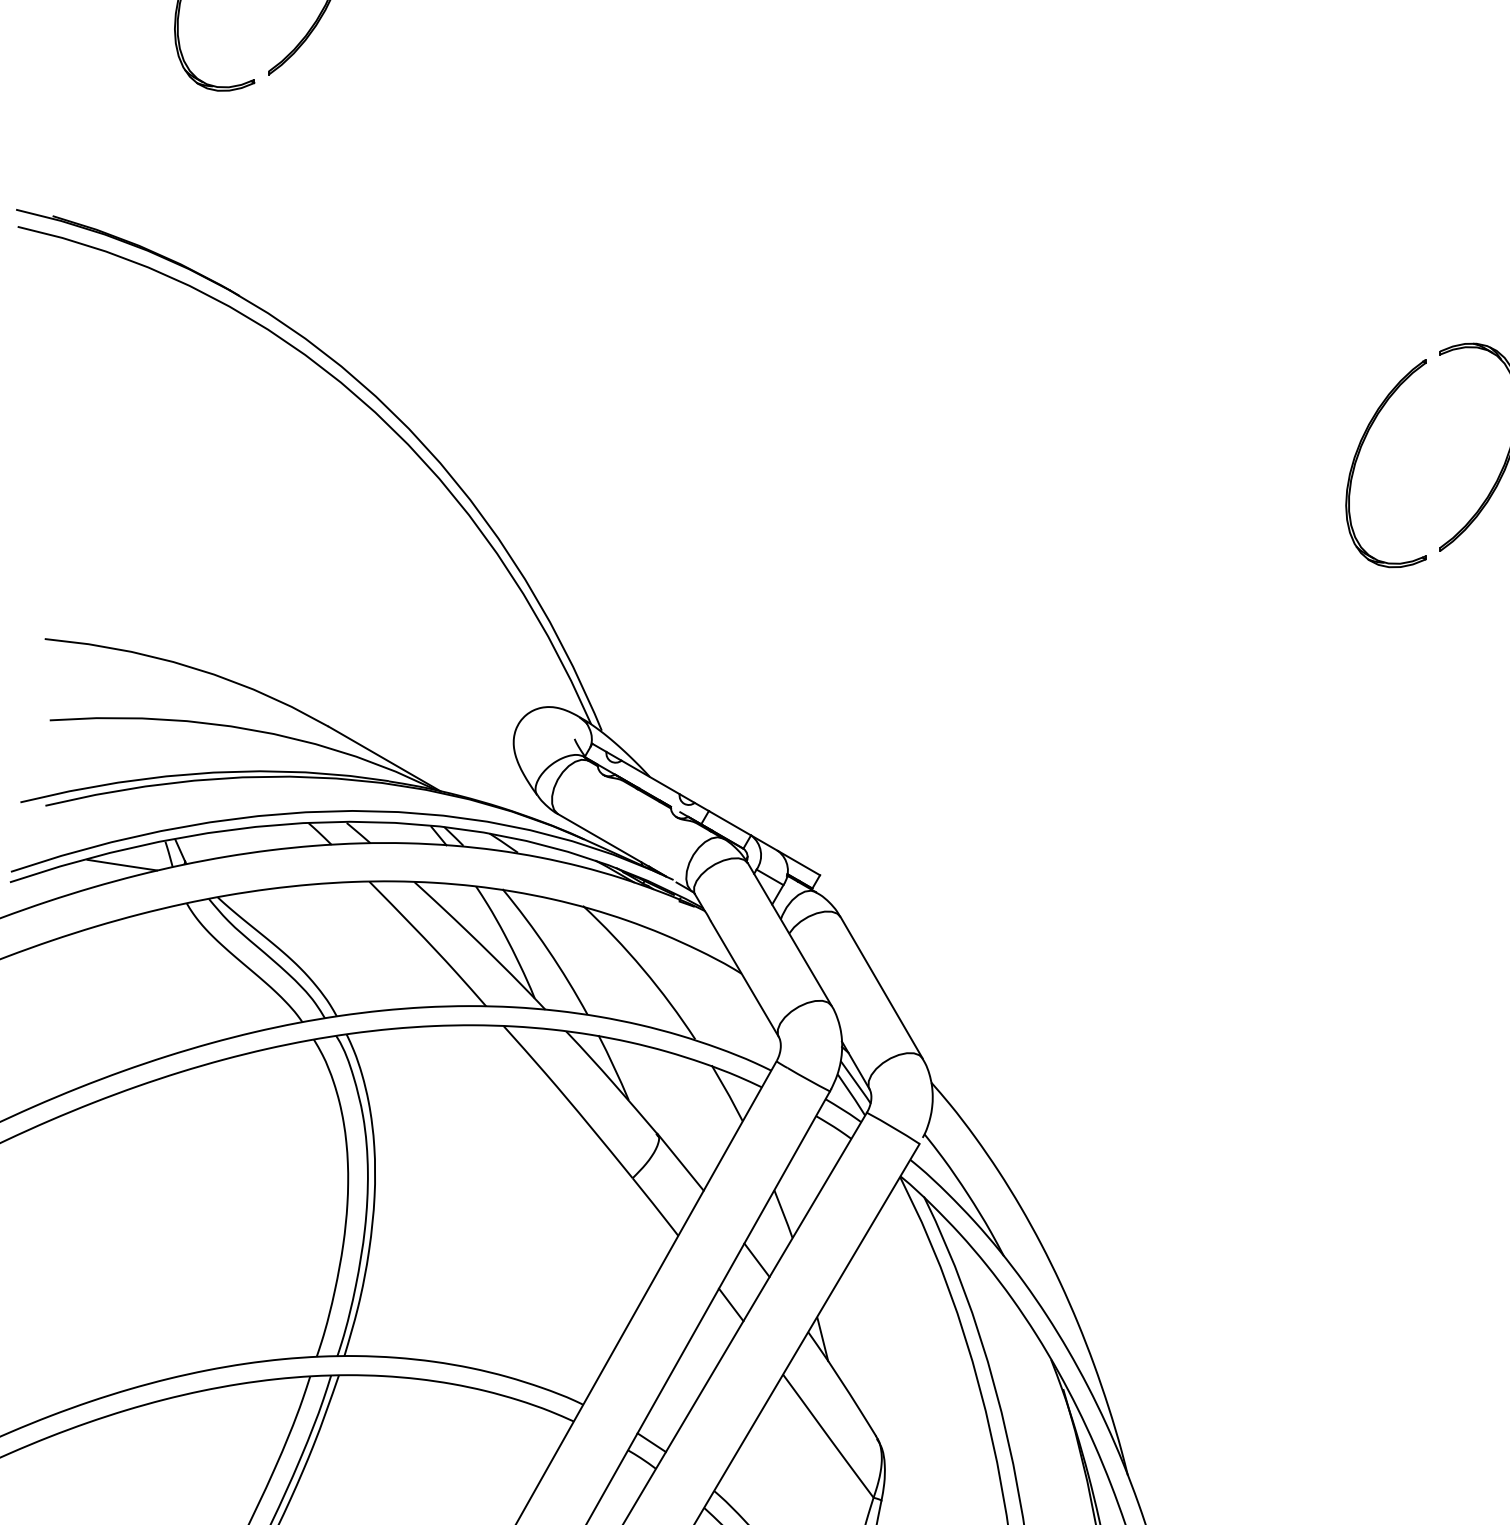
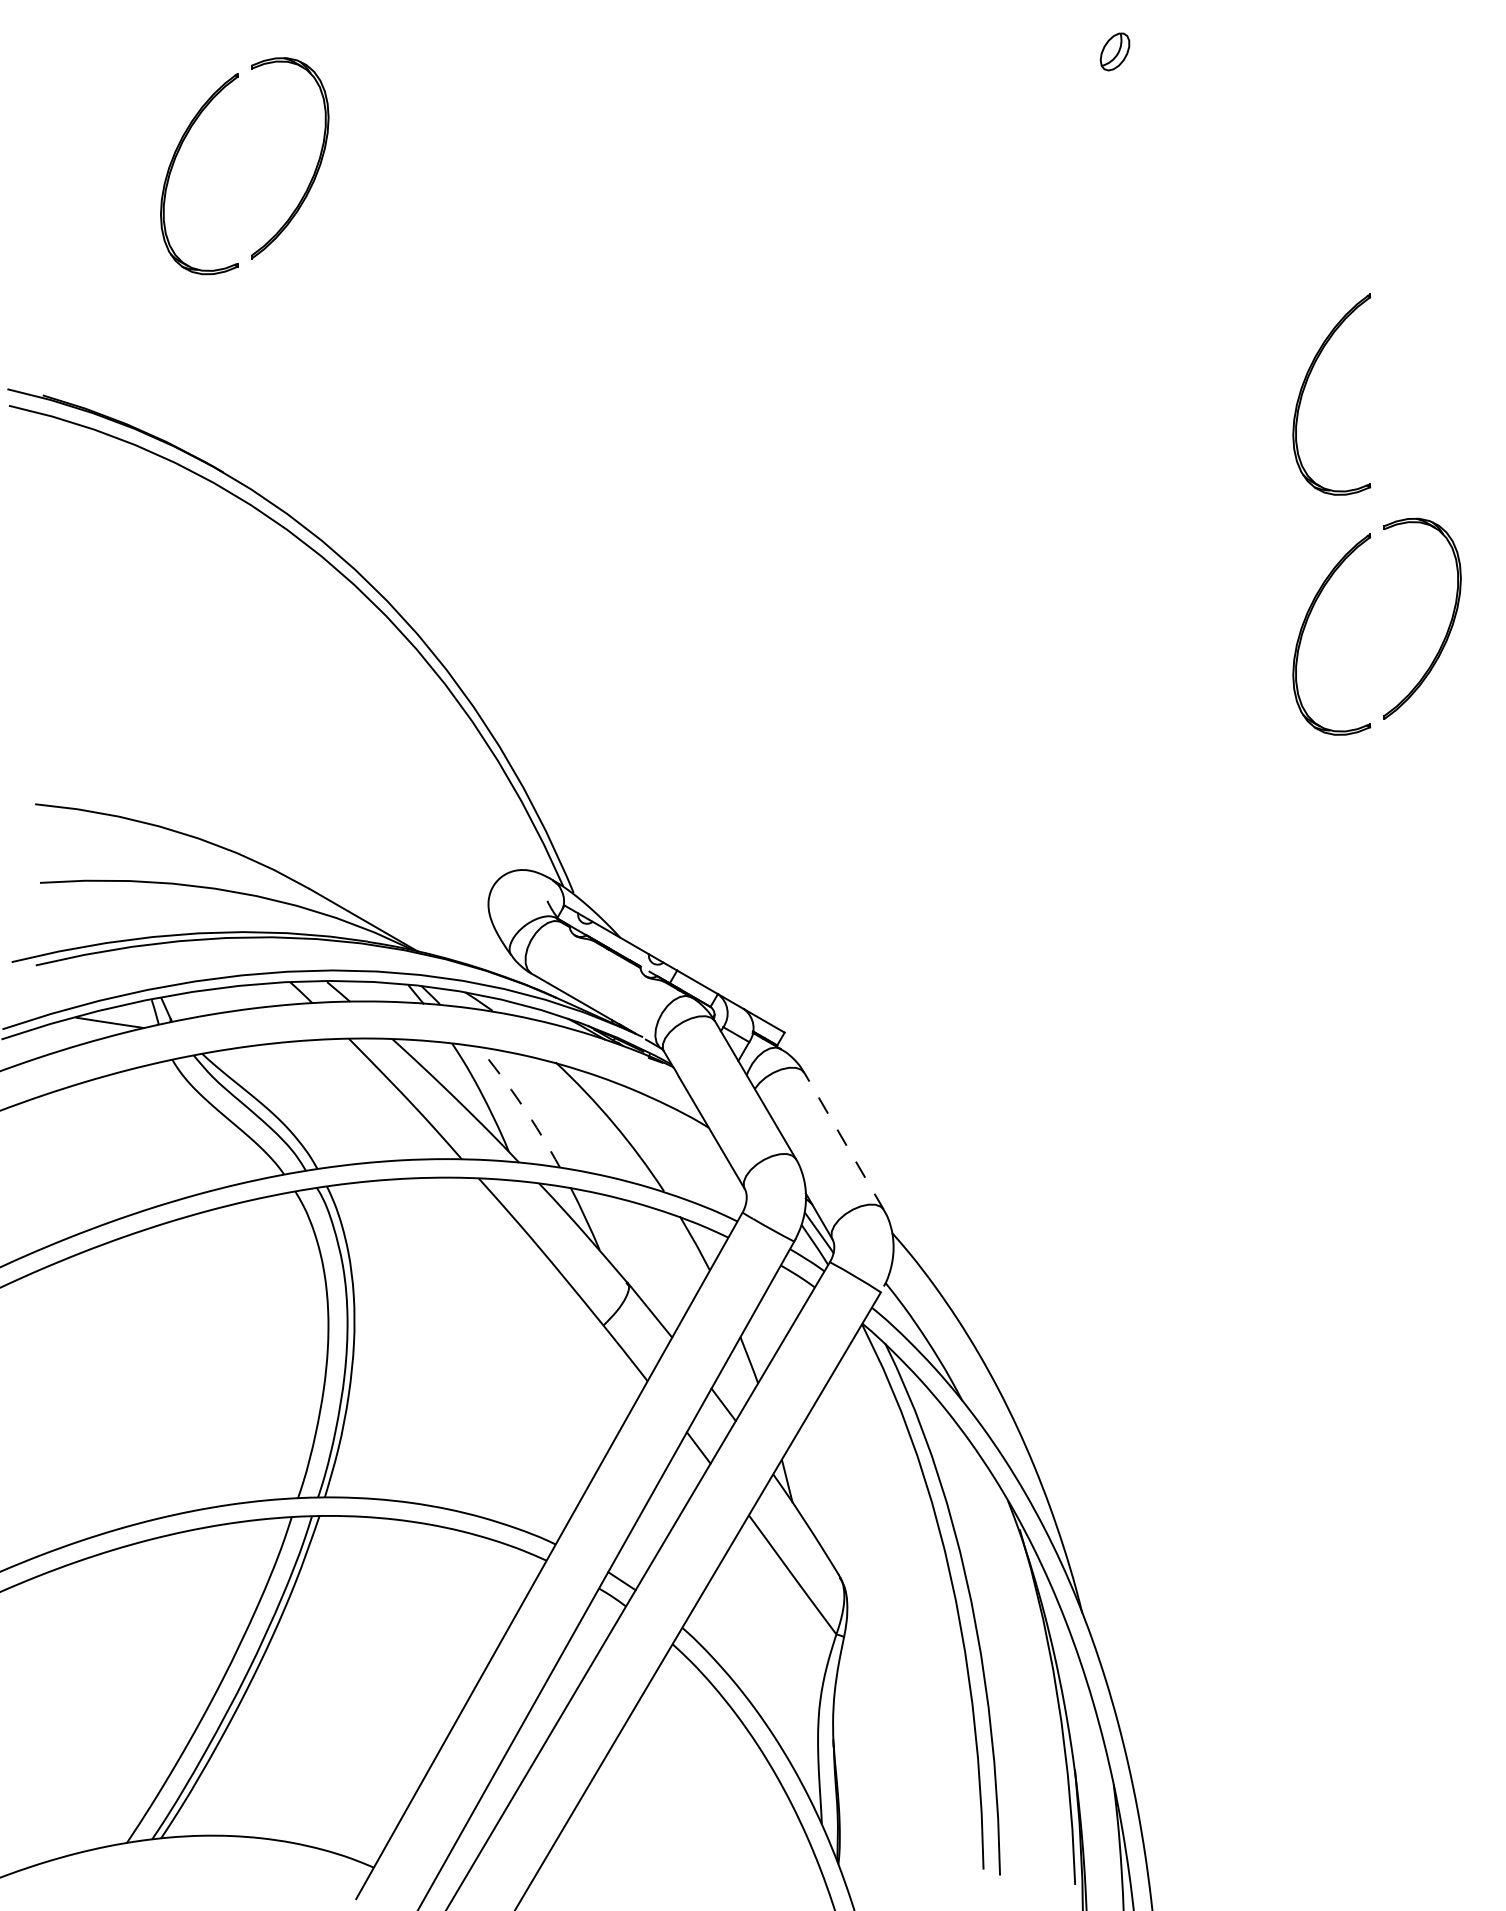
part: (1359, 205) -> (1306, 385), added
arc: (547, 949) -> (521, 1104), solid -> dashed
line: (880, 986) -> (843, 1140), solid -> dashed

